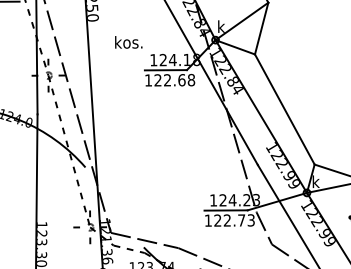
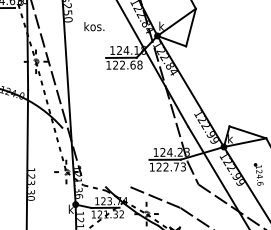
text: (128, 42) -> (94, 26), moved
line: (284, 109) -> (207, 86), removed
line: (144, 240) -> (105, 181), removed

